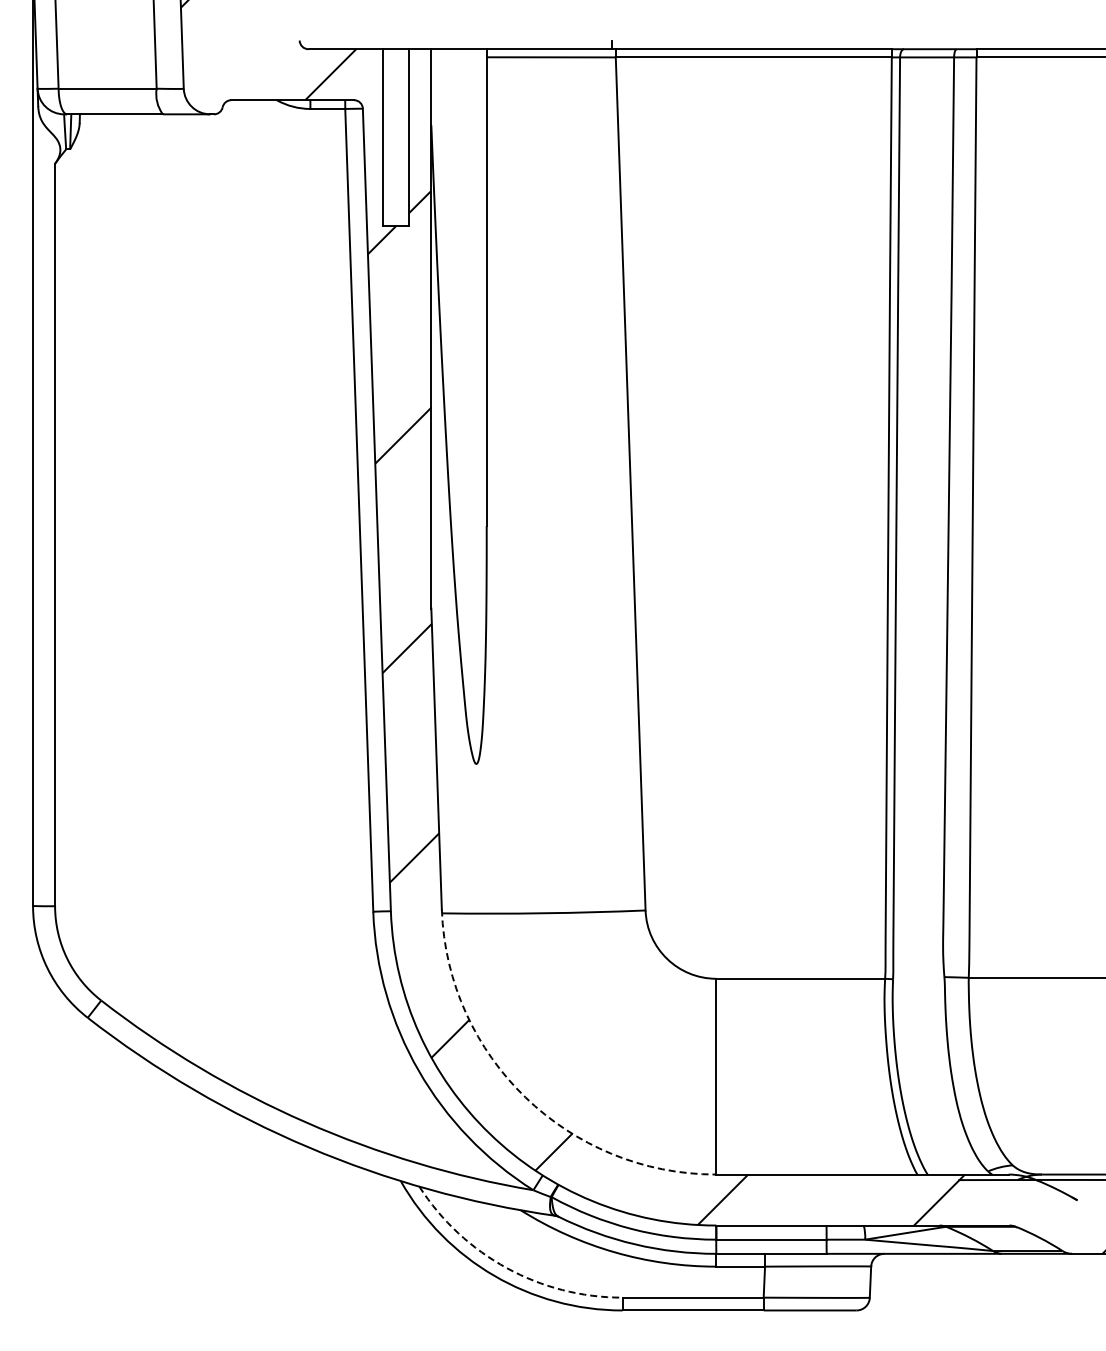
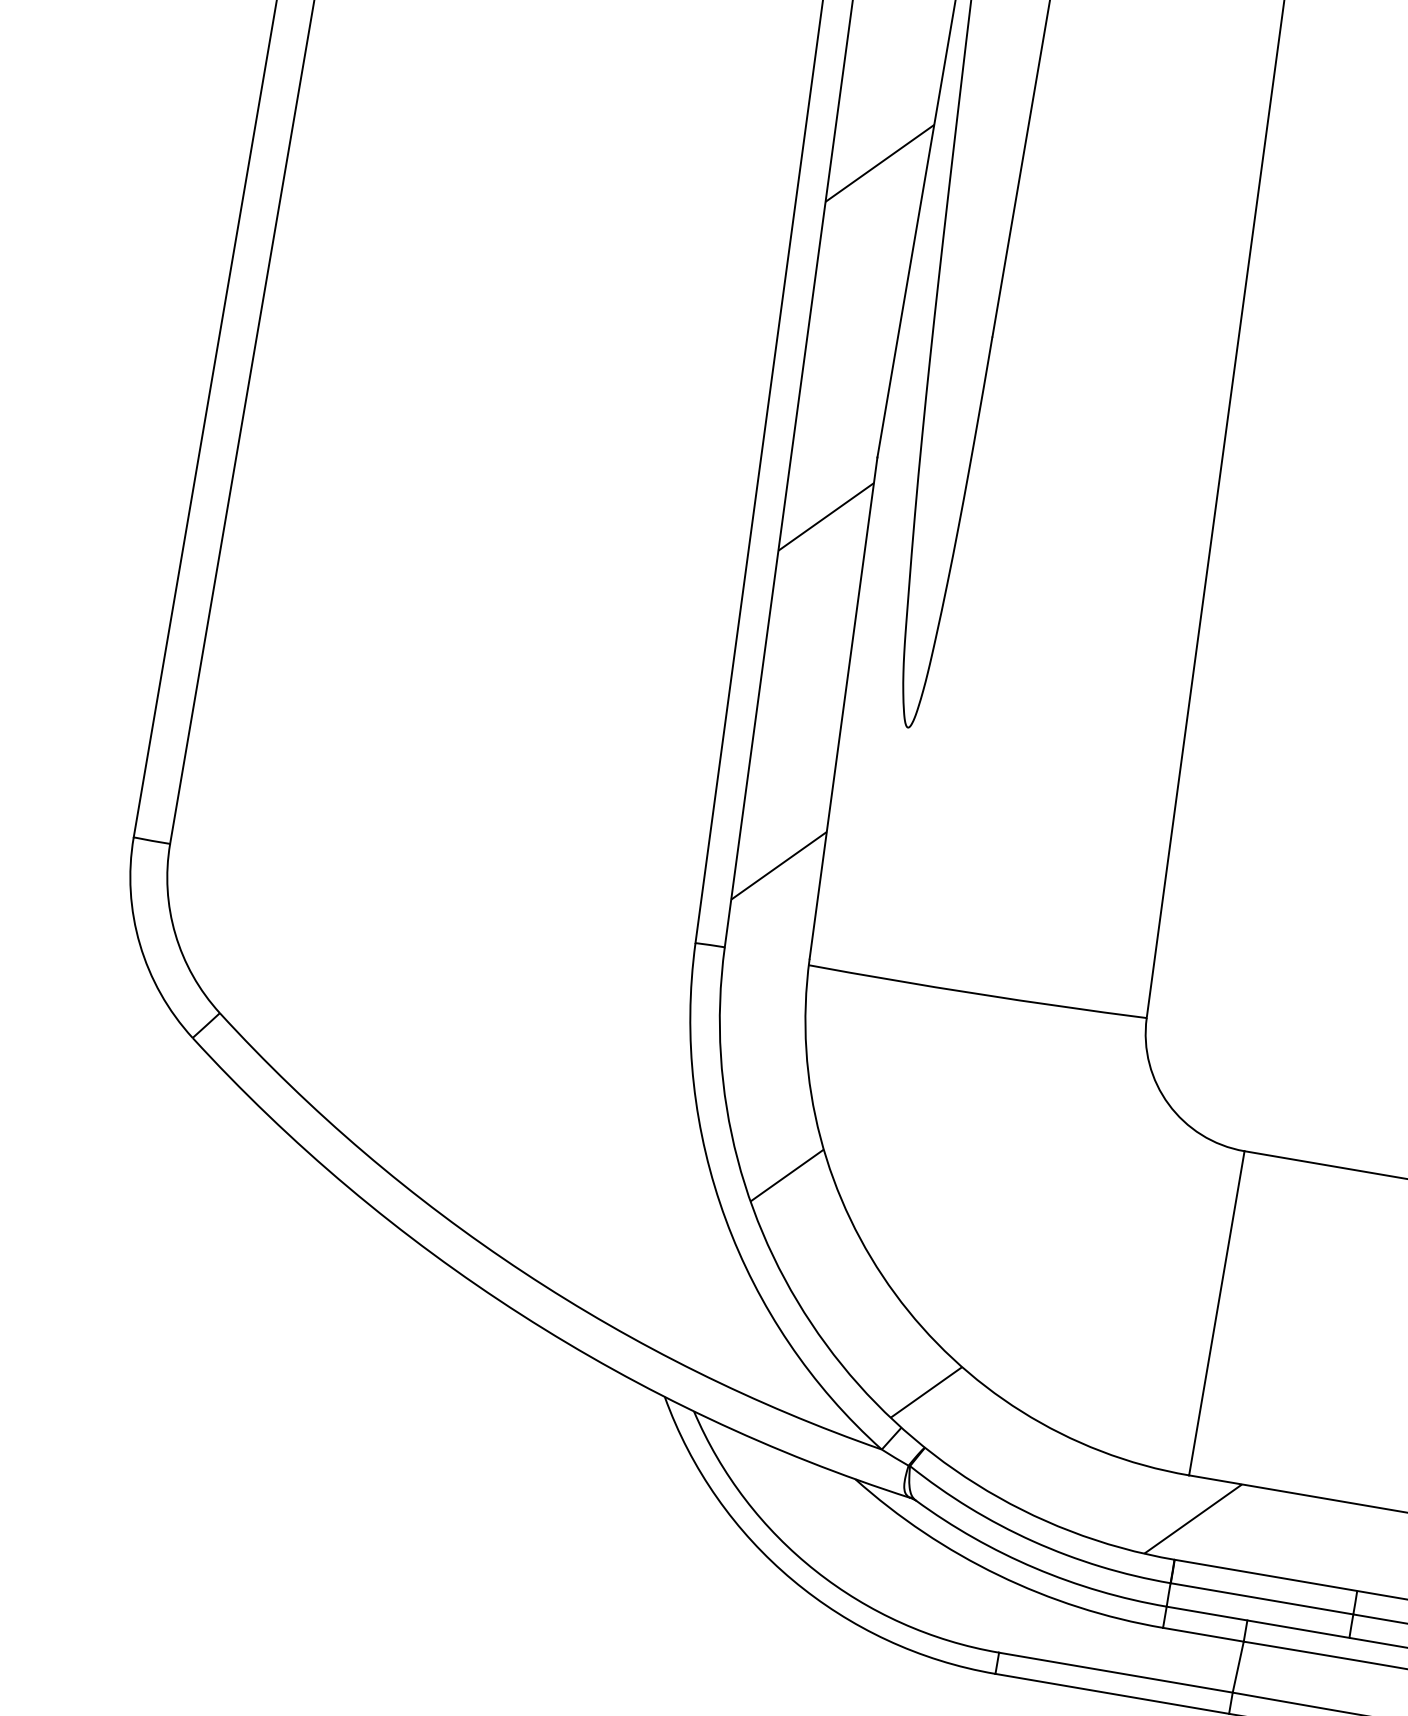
arc: (525, 1097) -> (894, 1293), dashed -> solid
arc: (506, 1268) -> (815, 1571), dashed -> solid

